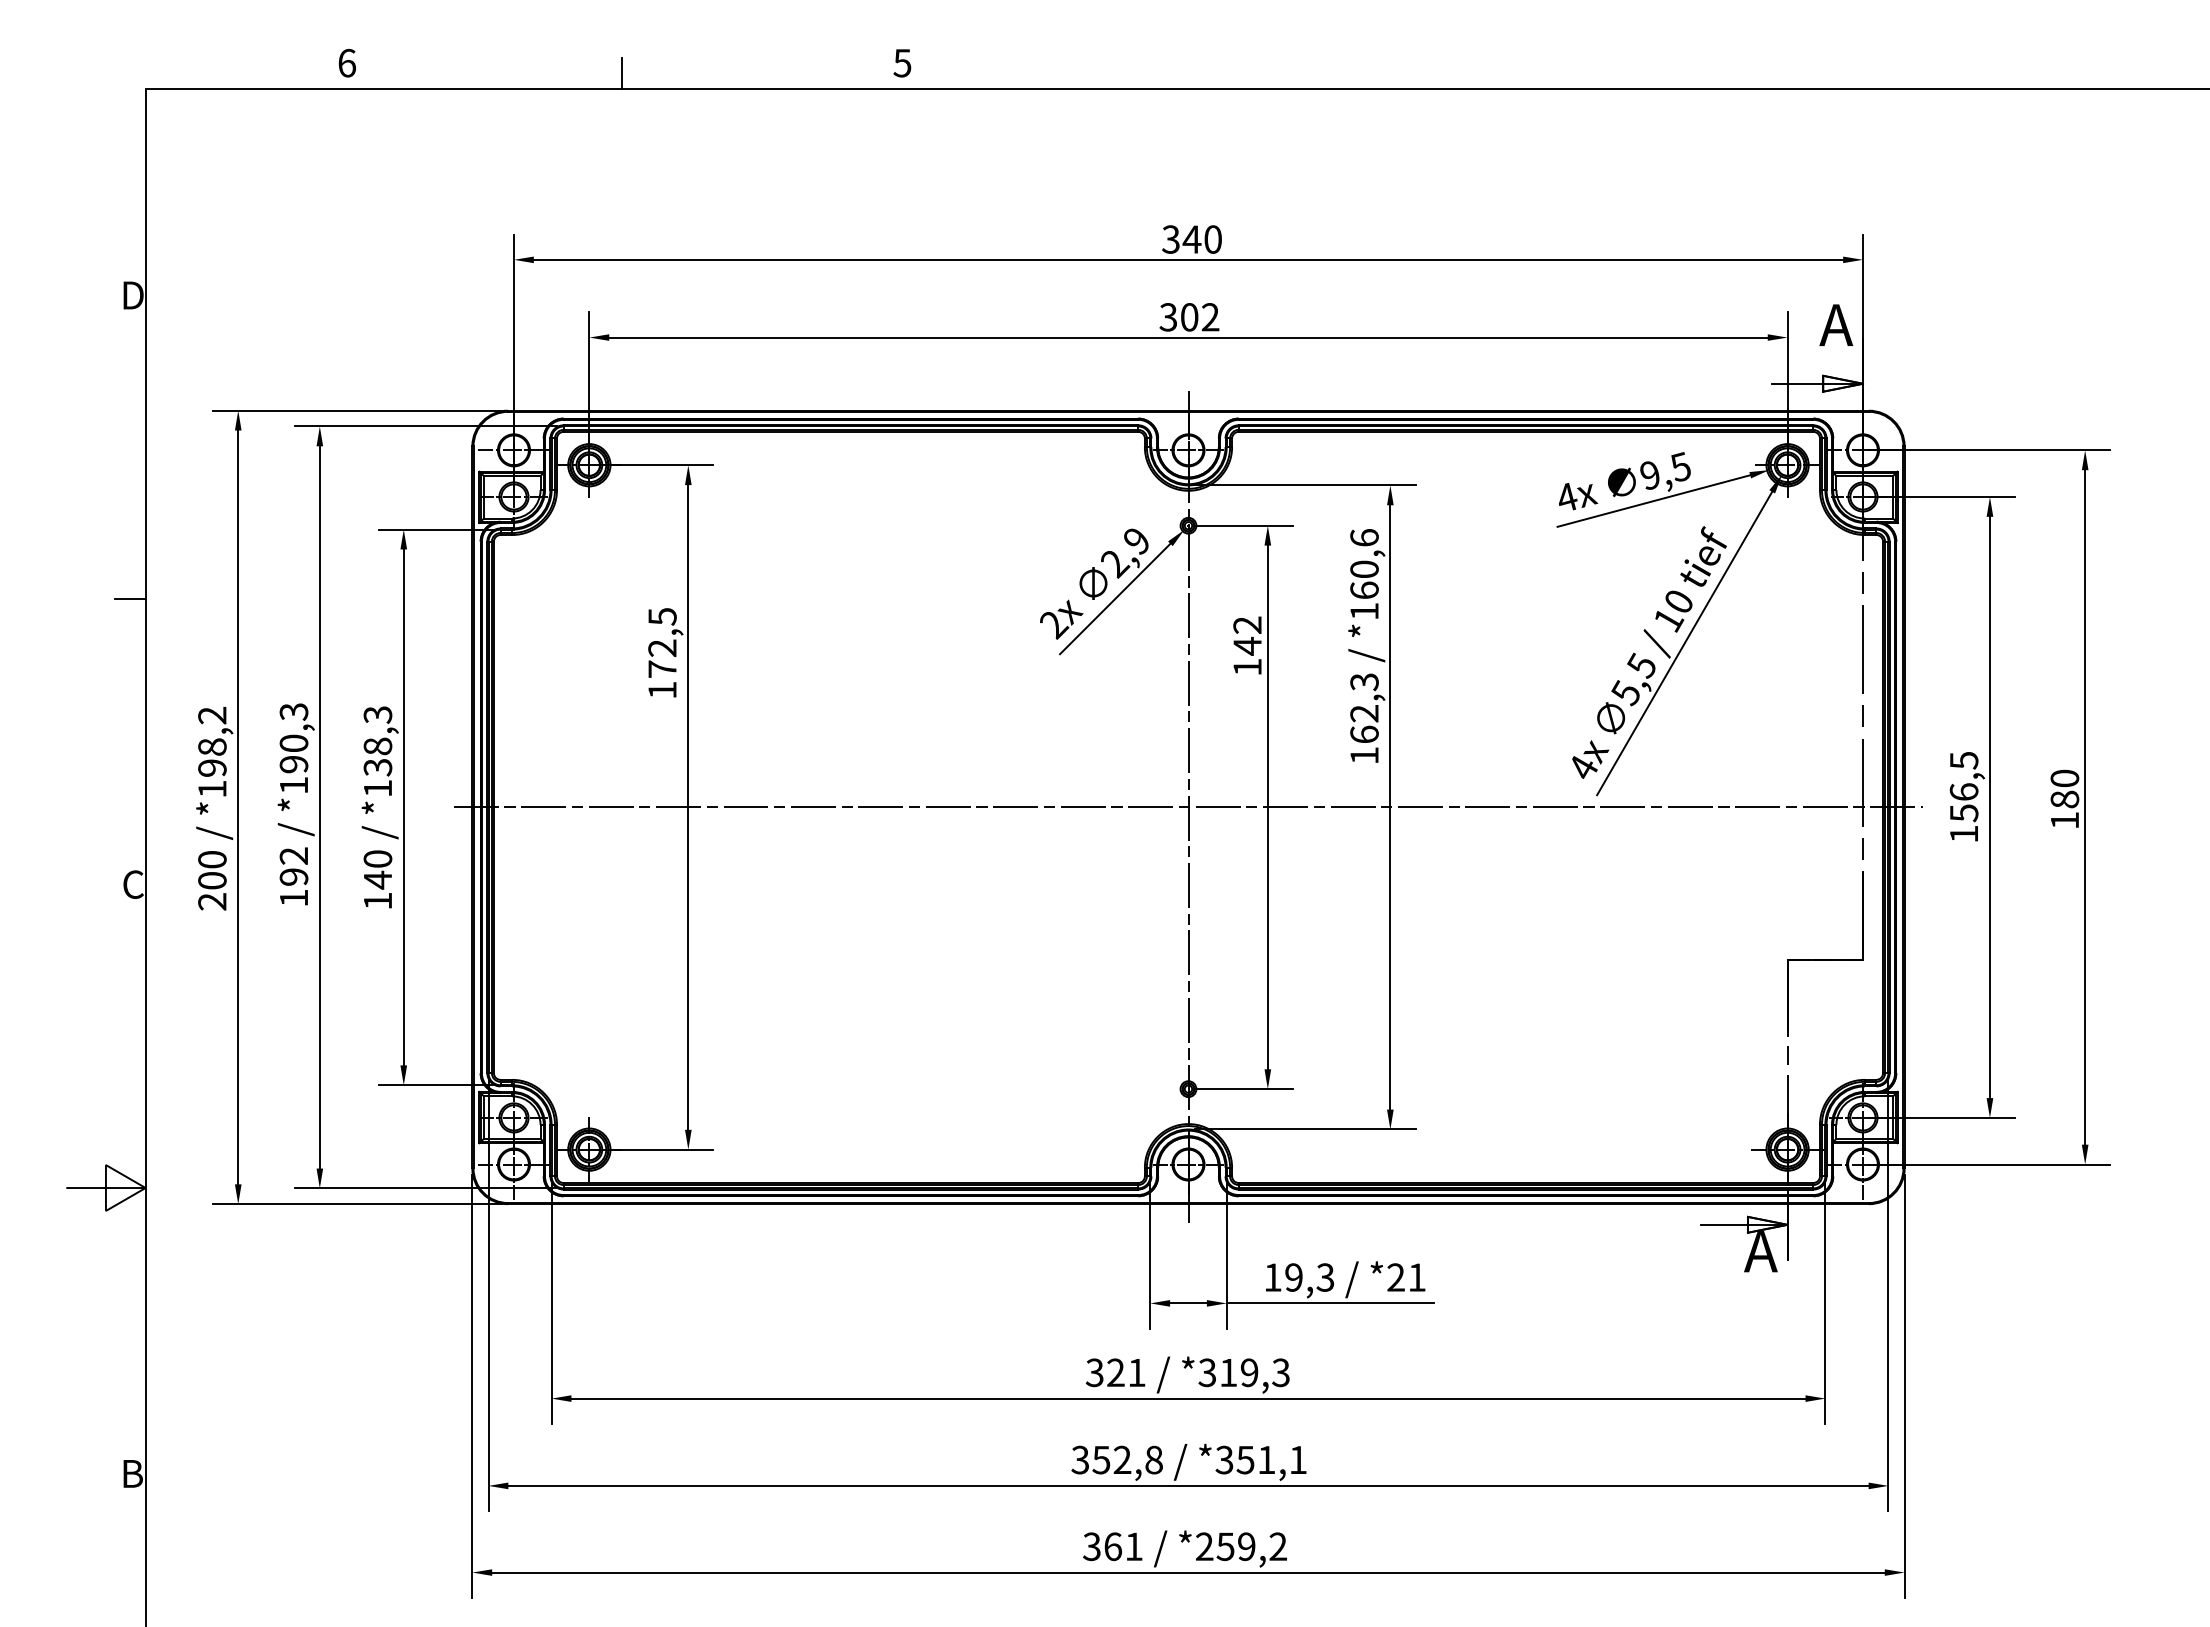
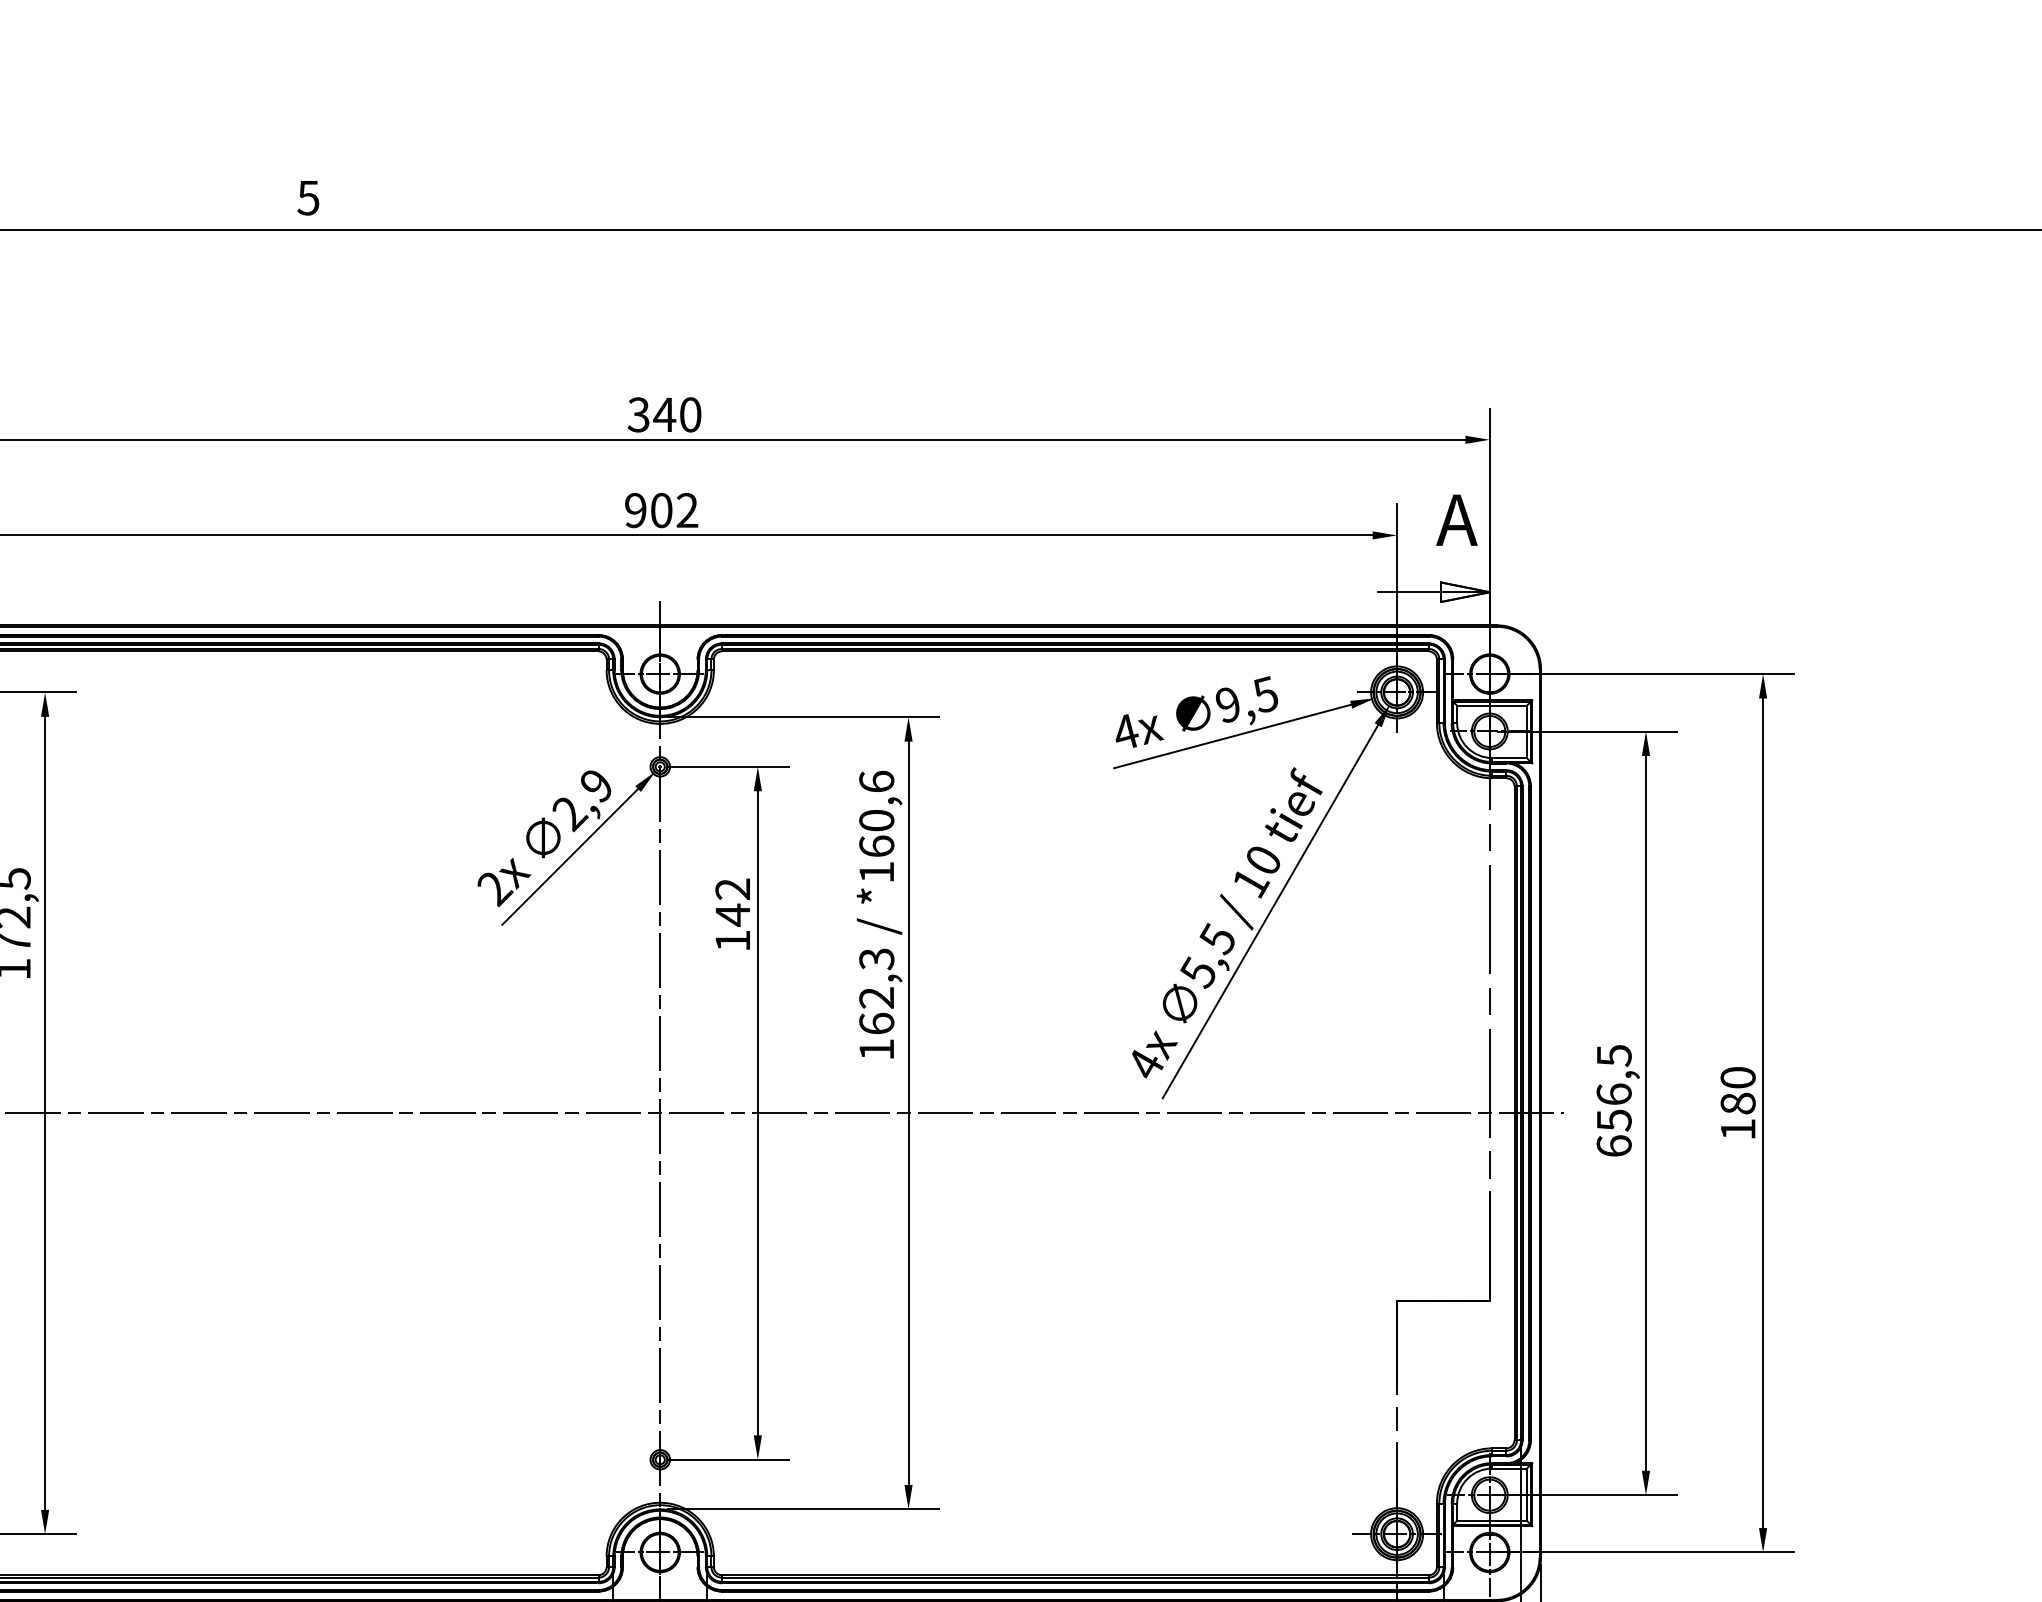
text: (1168, 317) -> (635, 510), 302 -> 902
text: (1963, 833) -> (1613, 1145), 156,5 -> 656,5

